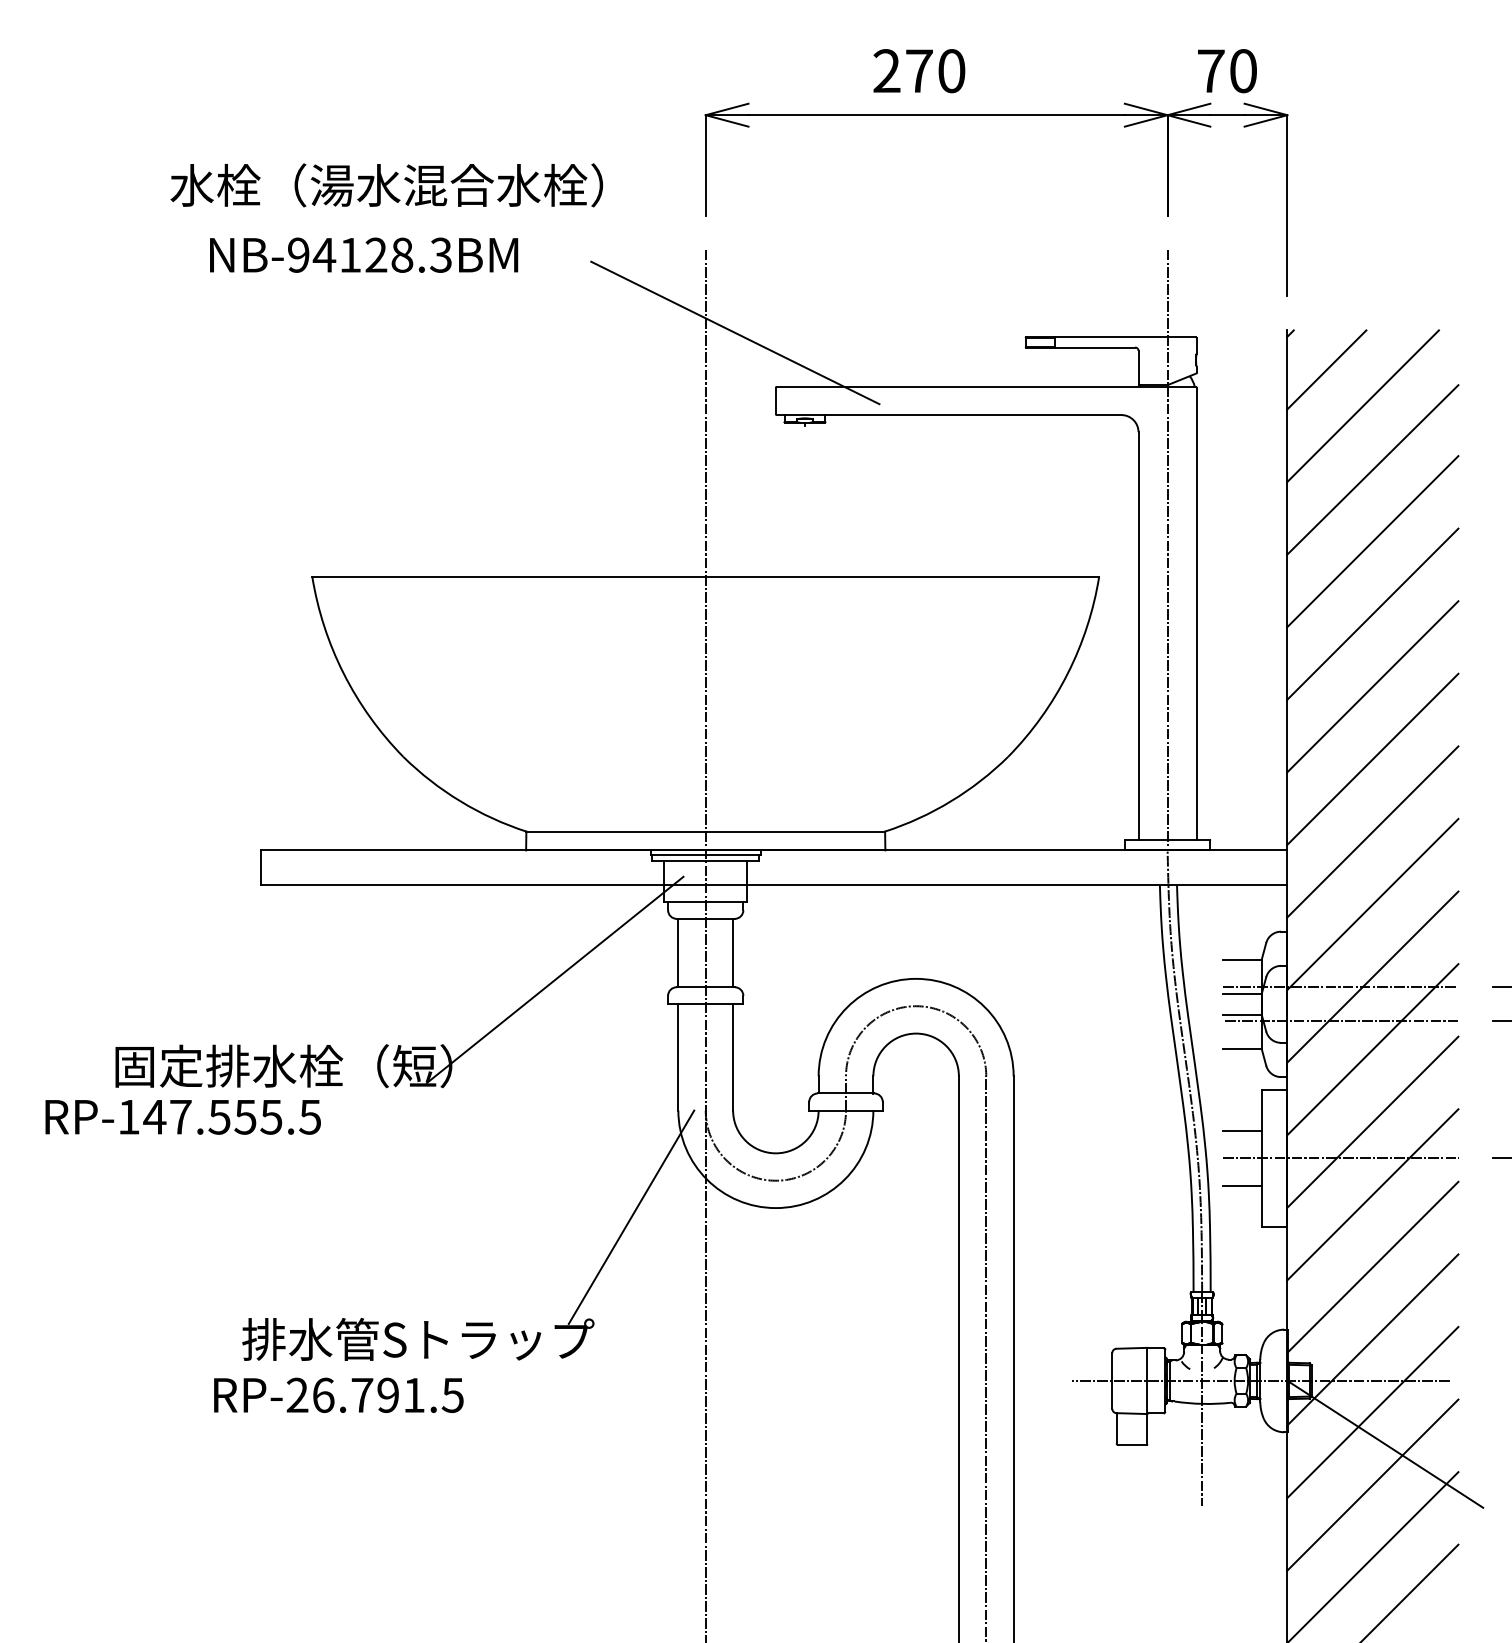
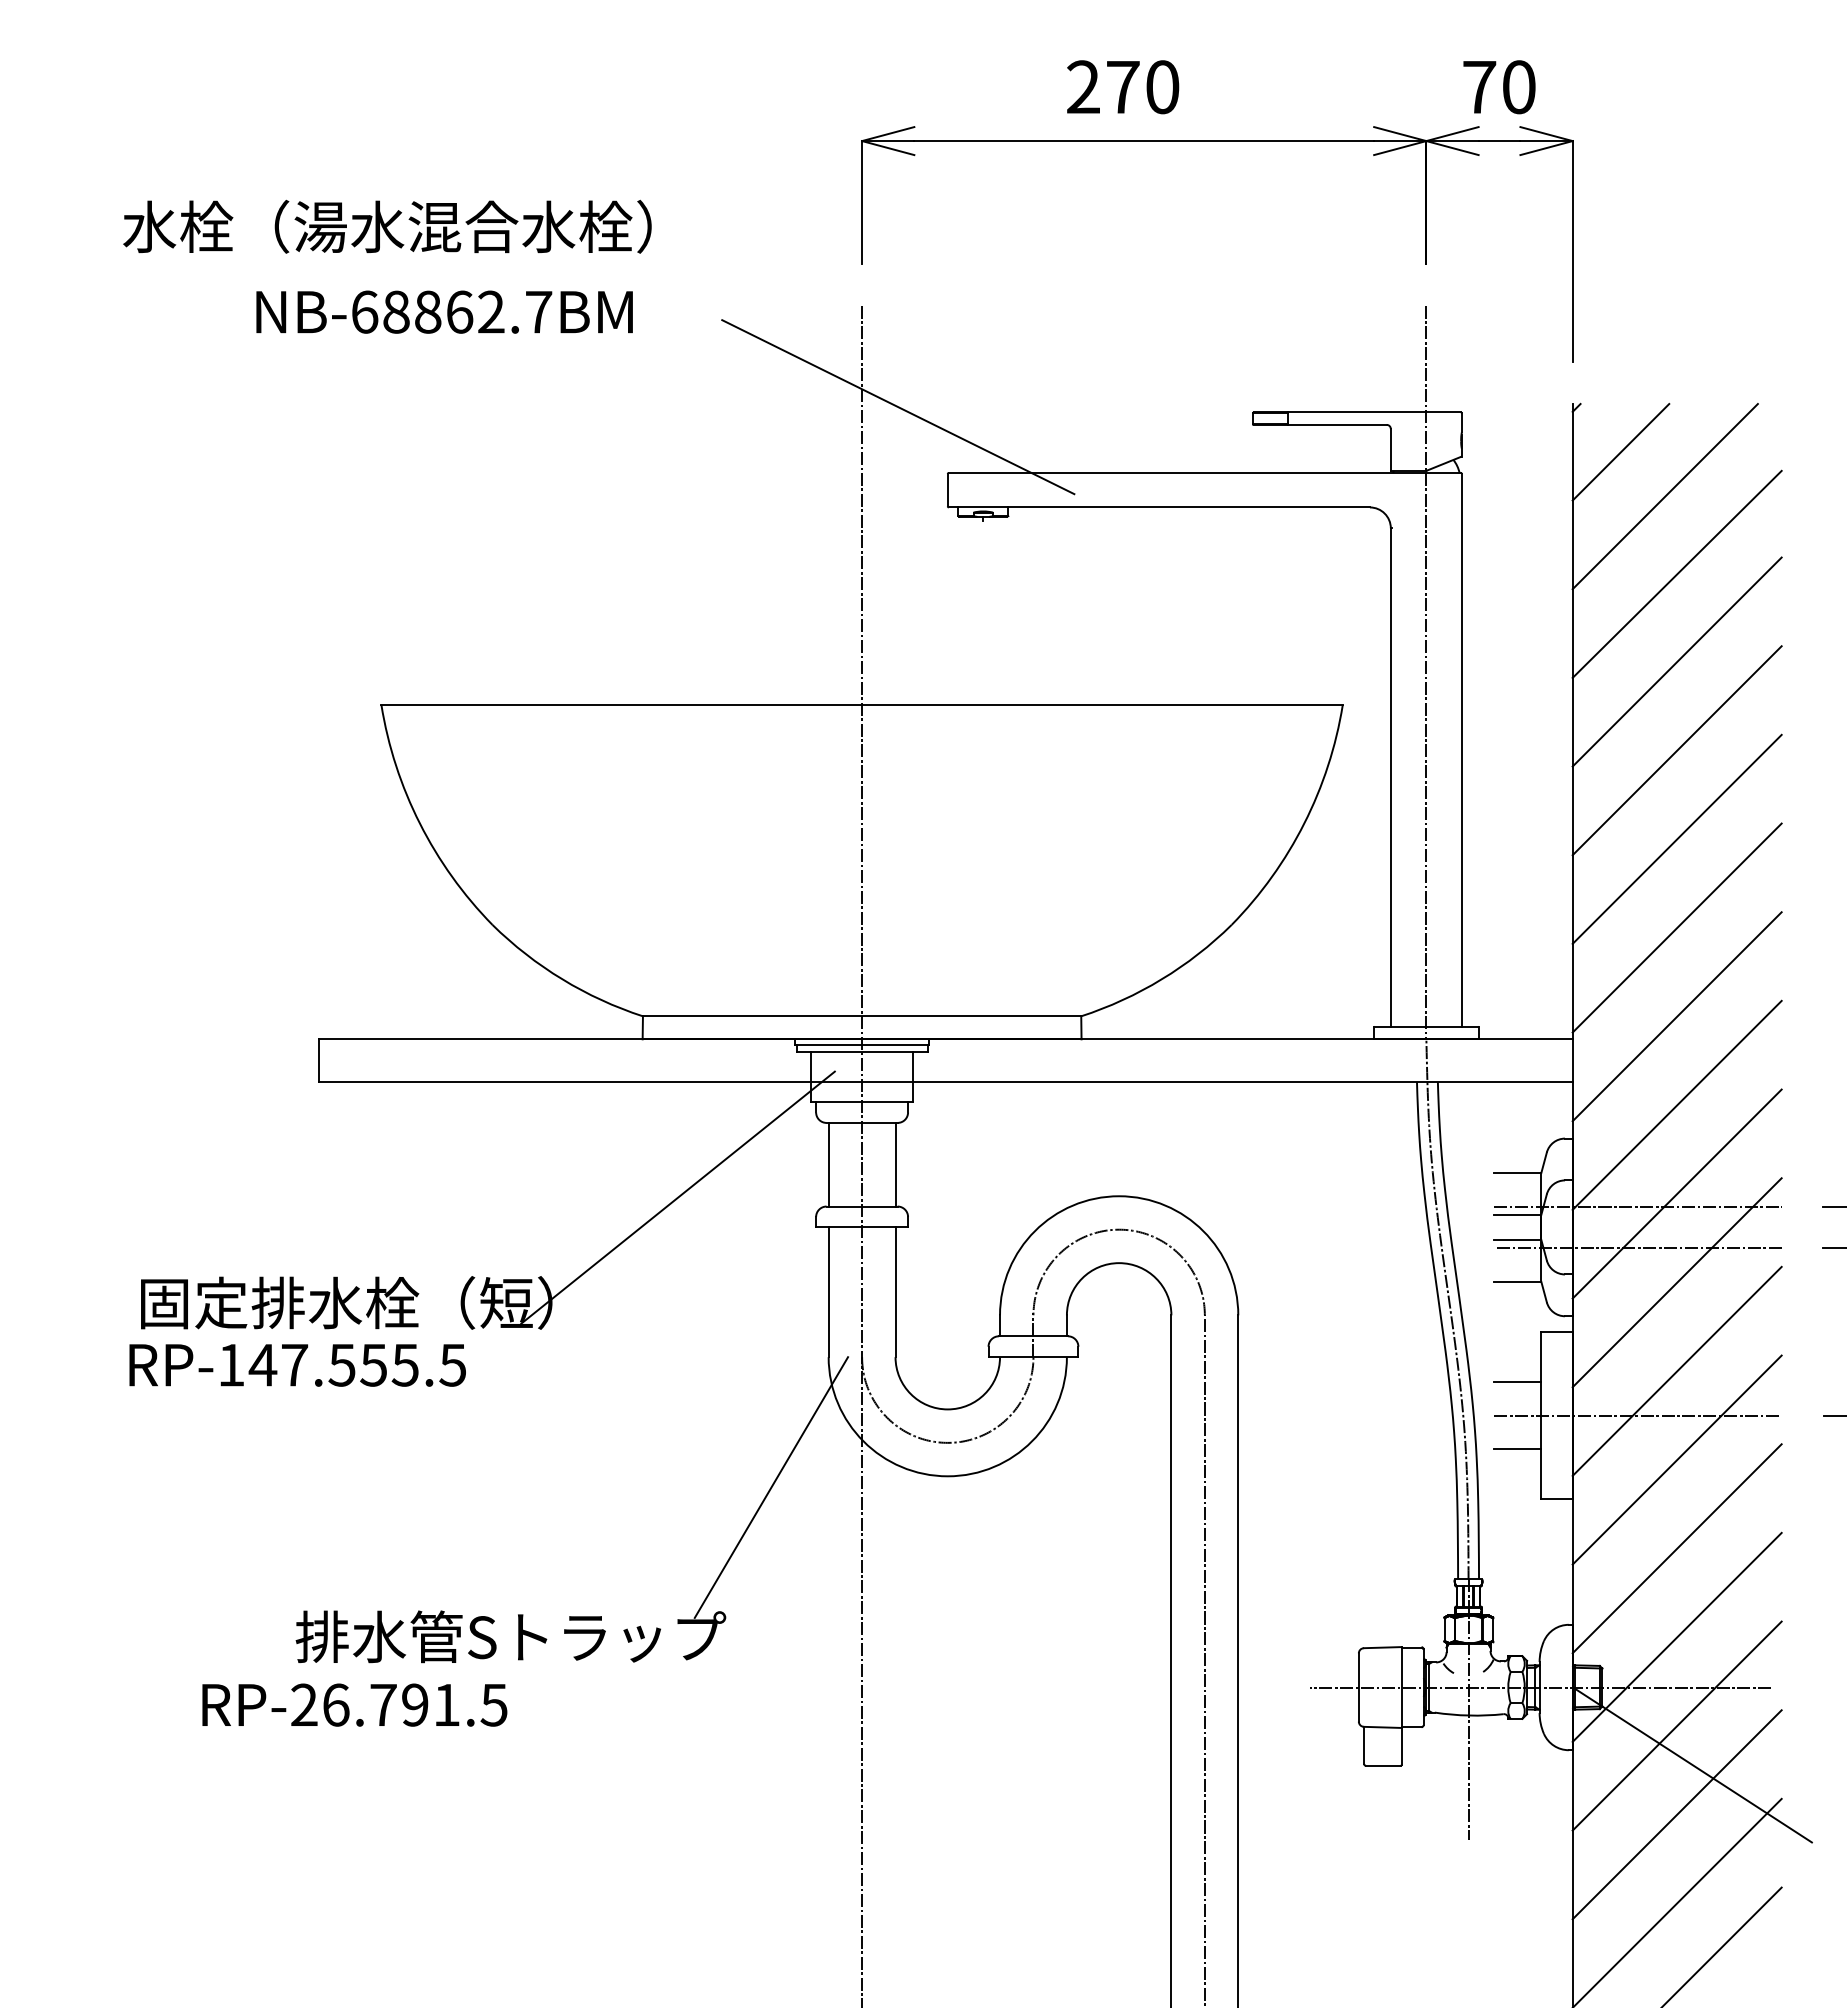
text: (386, 185) -> (387, 226), moved
text: (369, 254) -> (451, 311), NB-94128.3BM -> NB-68862.7BM
text: (183, 1117) -> (297, 1365), moved
text: (338, 1394) -> (354, 1704), moved

